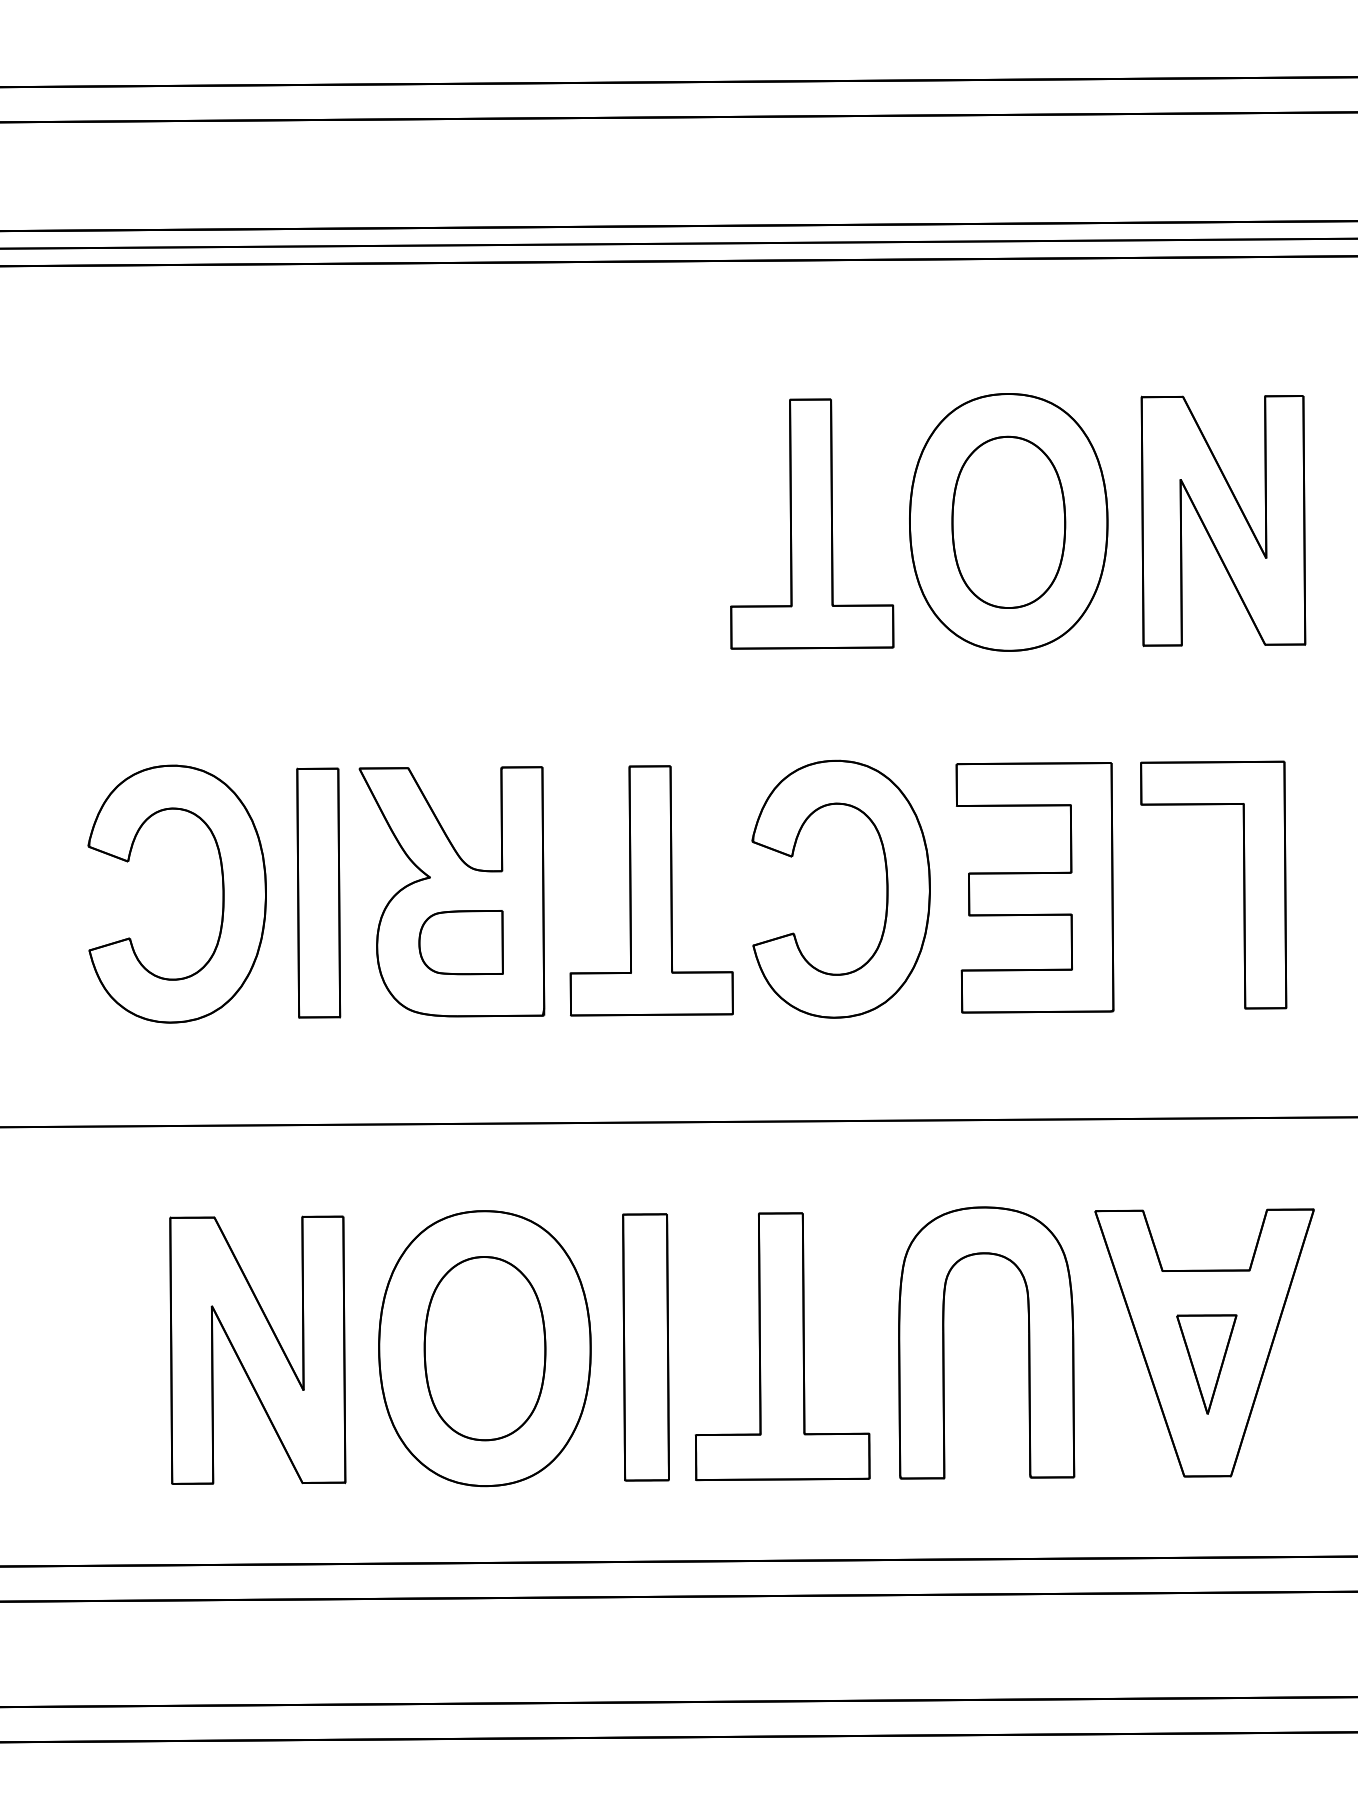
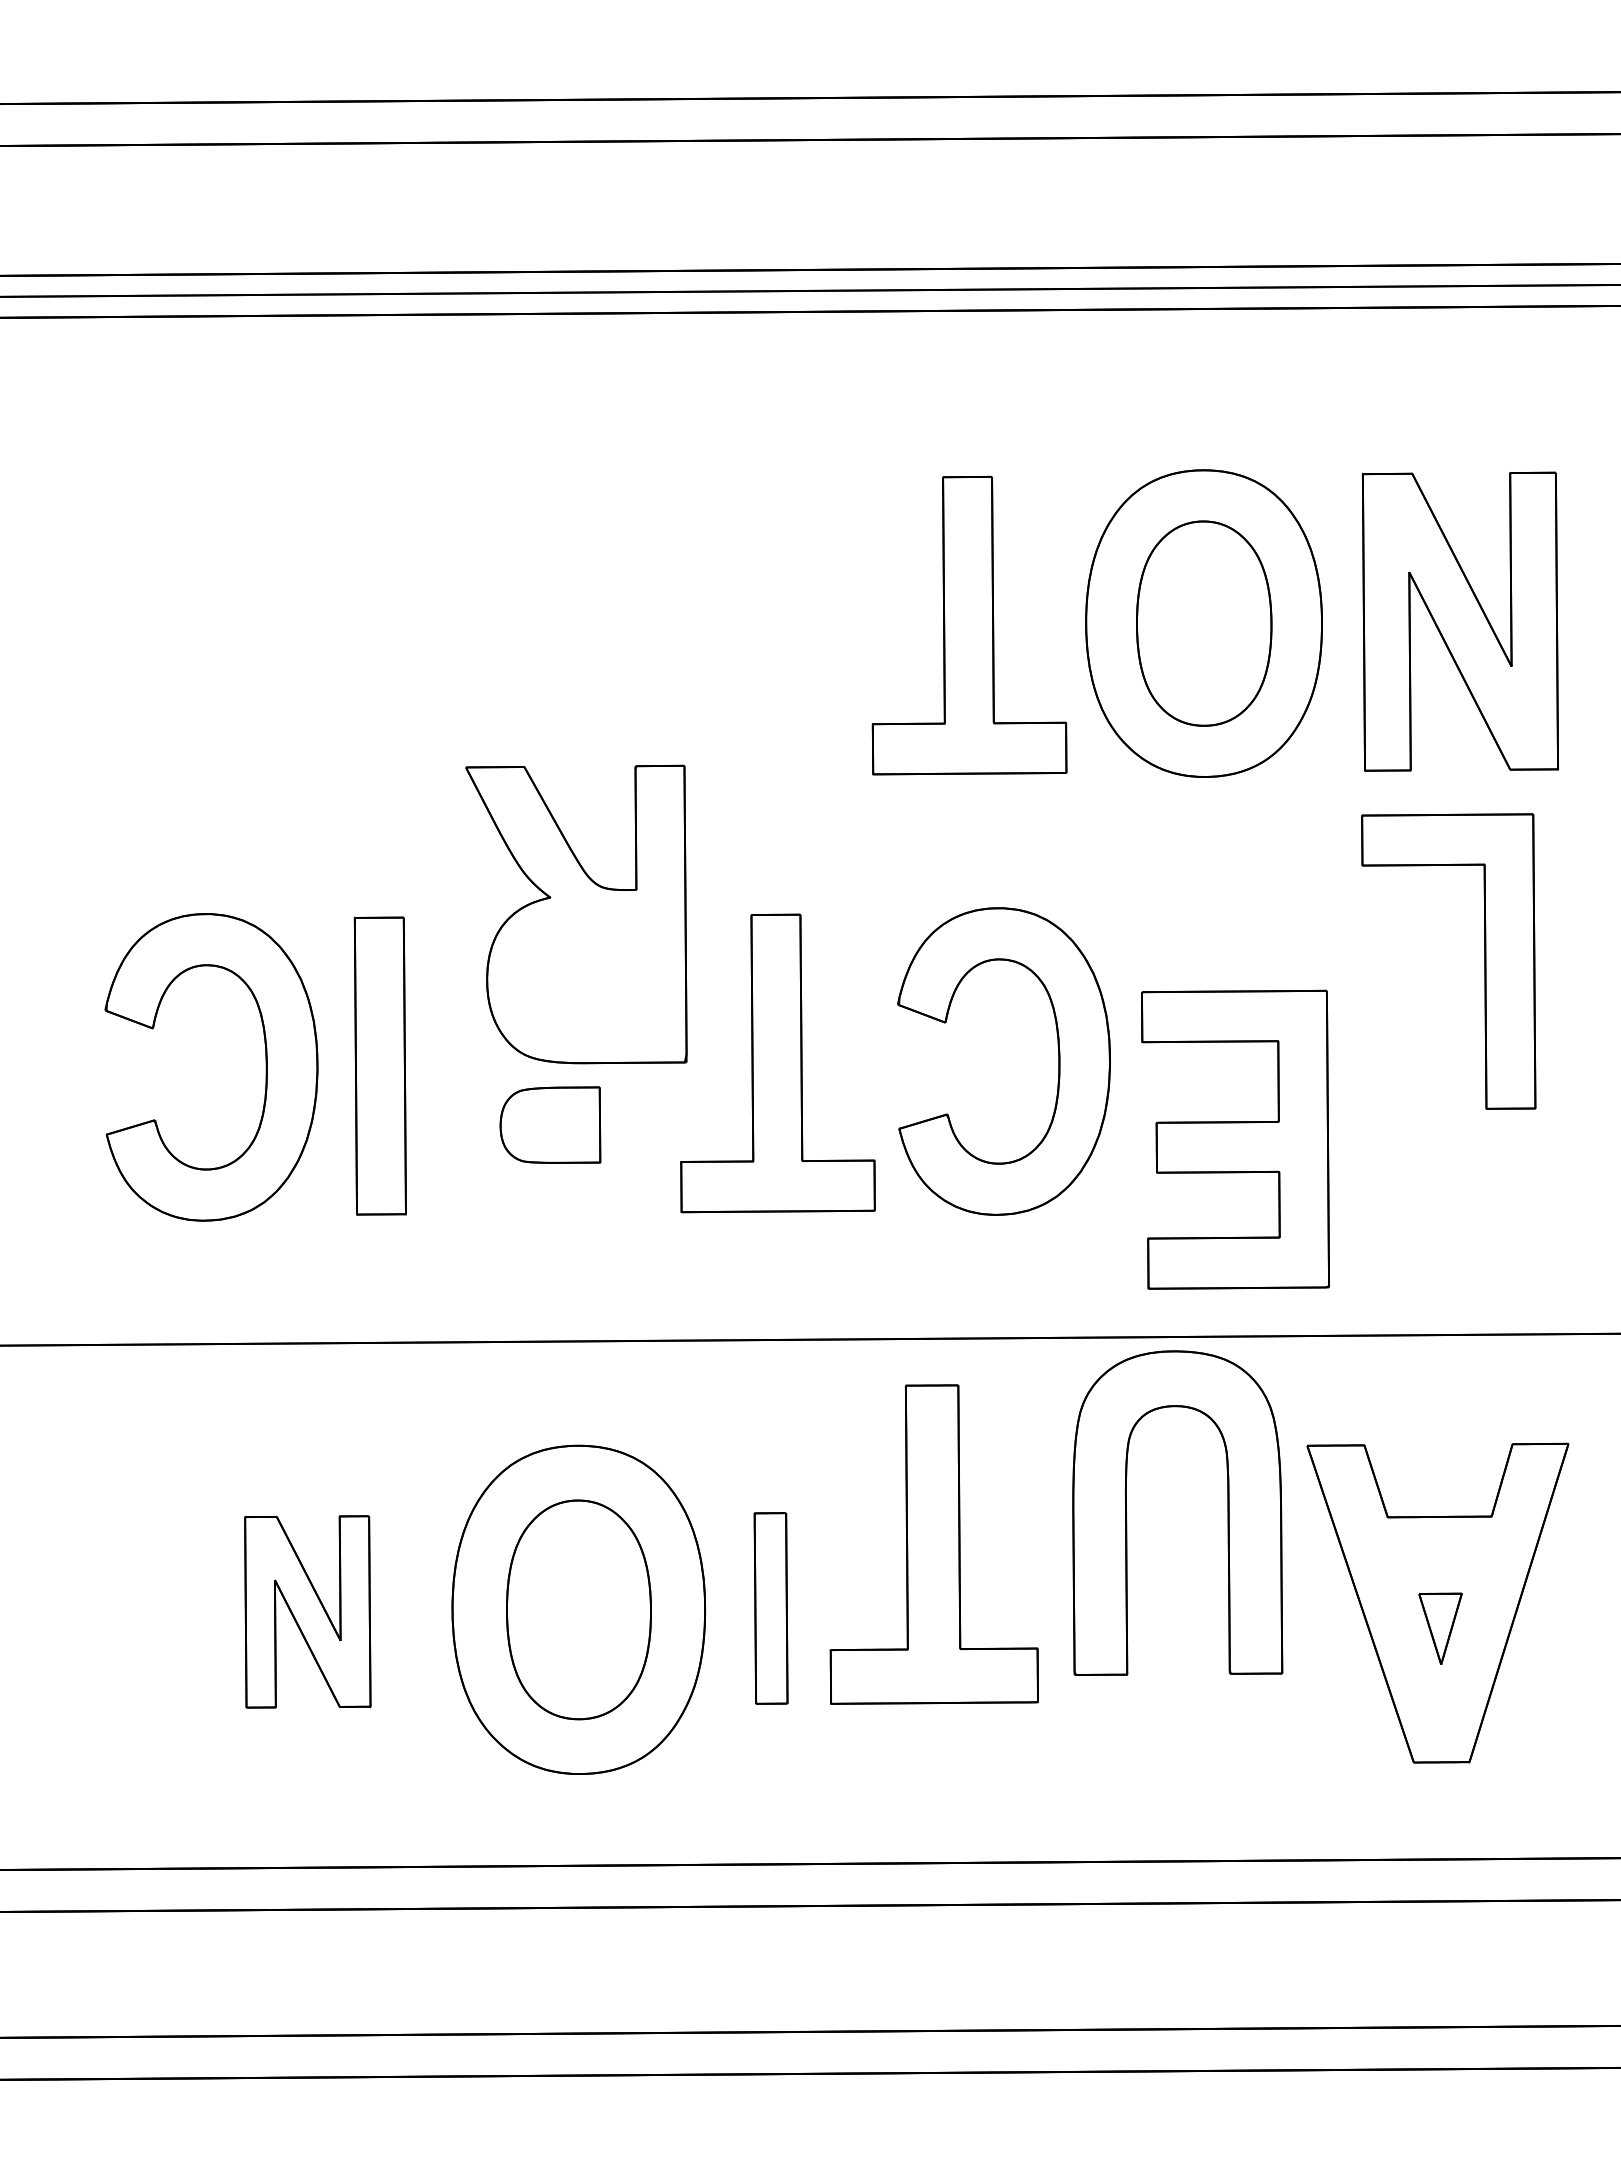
part: (1243, 885) -> (1484, 961), moved
part: (1035, 887) -> (1235, 1139), moved
part: (451, 891) -> (576, 914), moved
part: (1028, 1342) -> (1227, 1512), moved
part: (782, 1346) -> (933, 1544), moved
part: (645, 1347) -> (770, 1608), size x0.6
part: (257, 1349) -> (307, 1611), size x0.6
part: (1206, 1364) -> (1440, 1628), size x0.6

